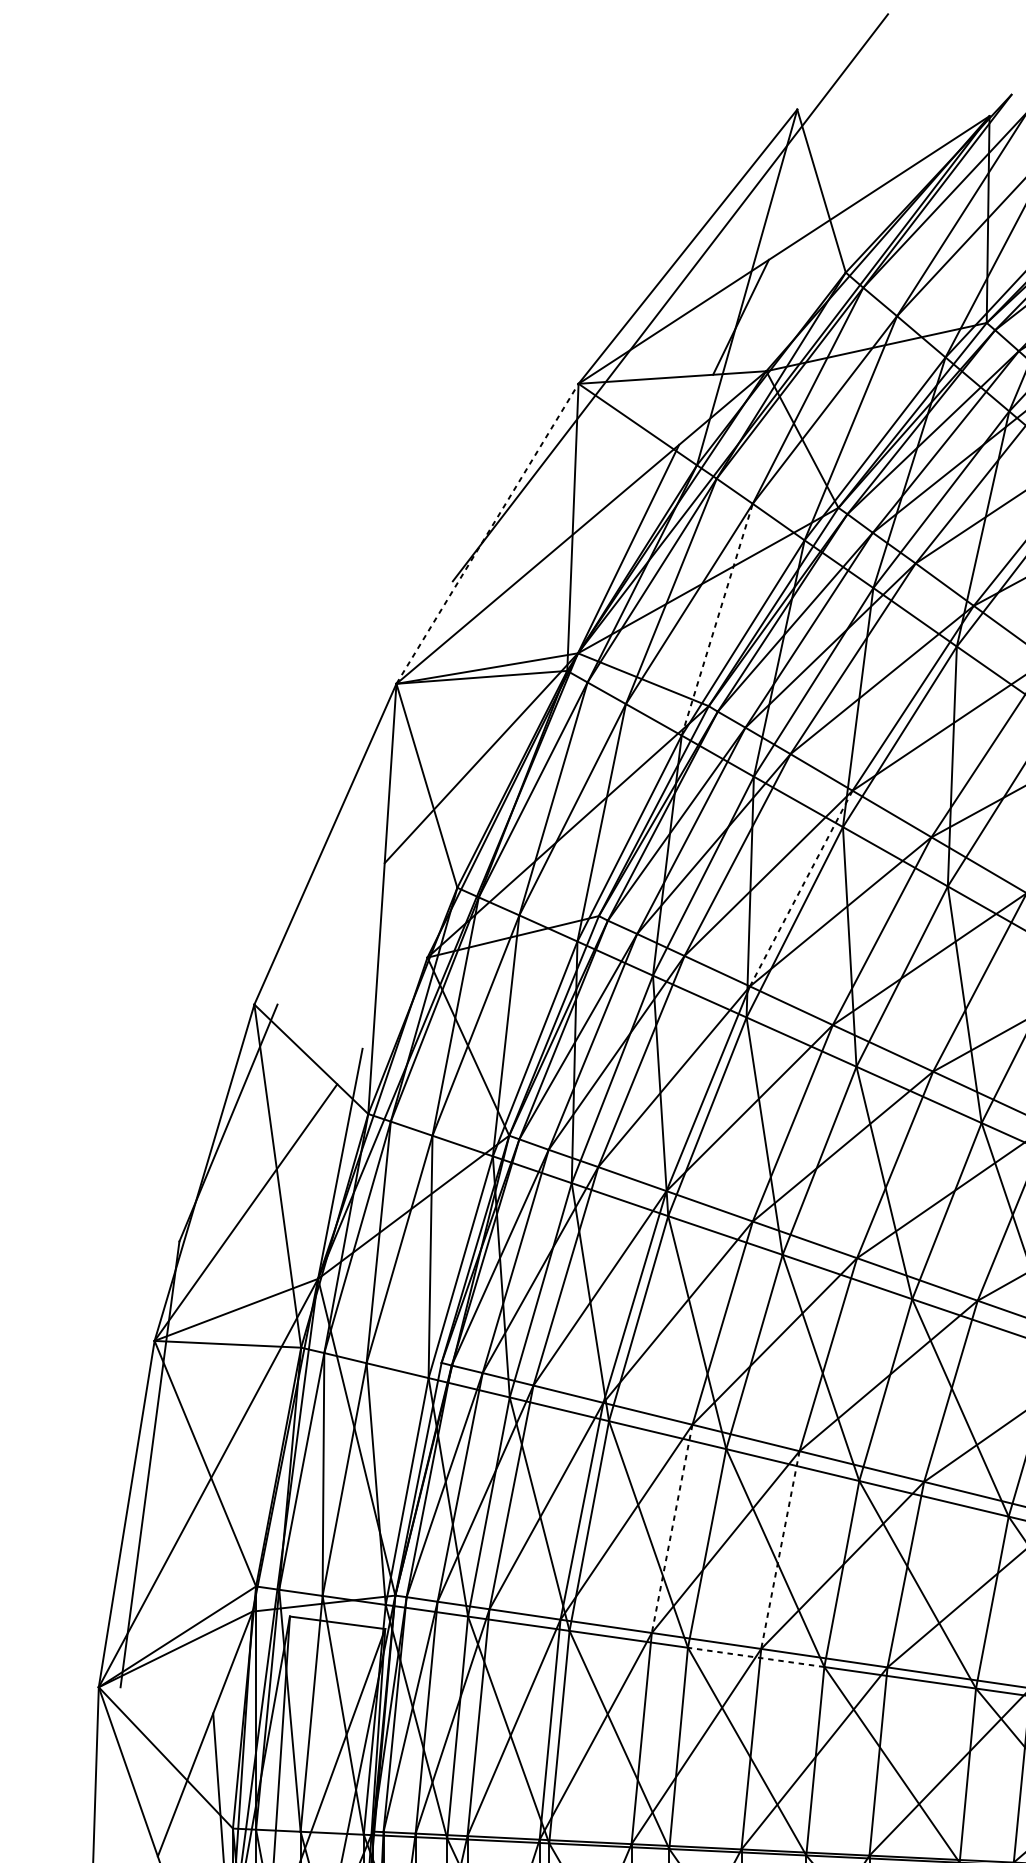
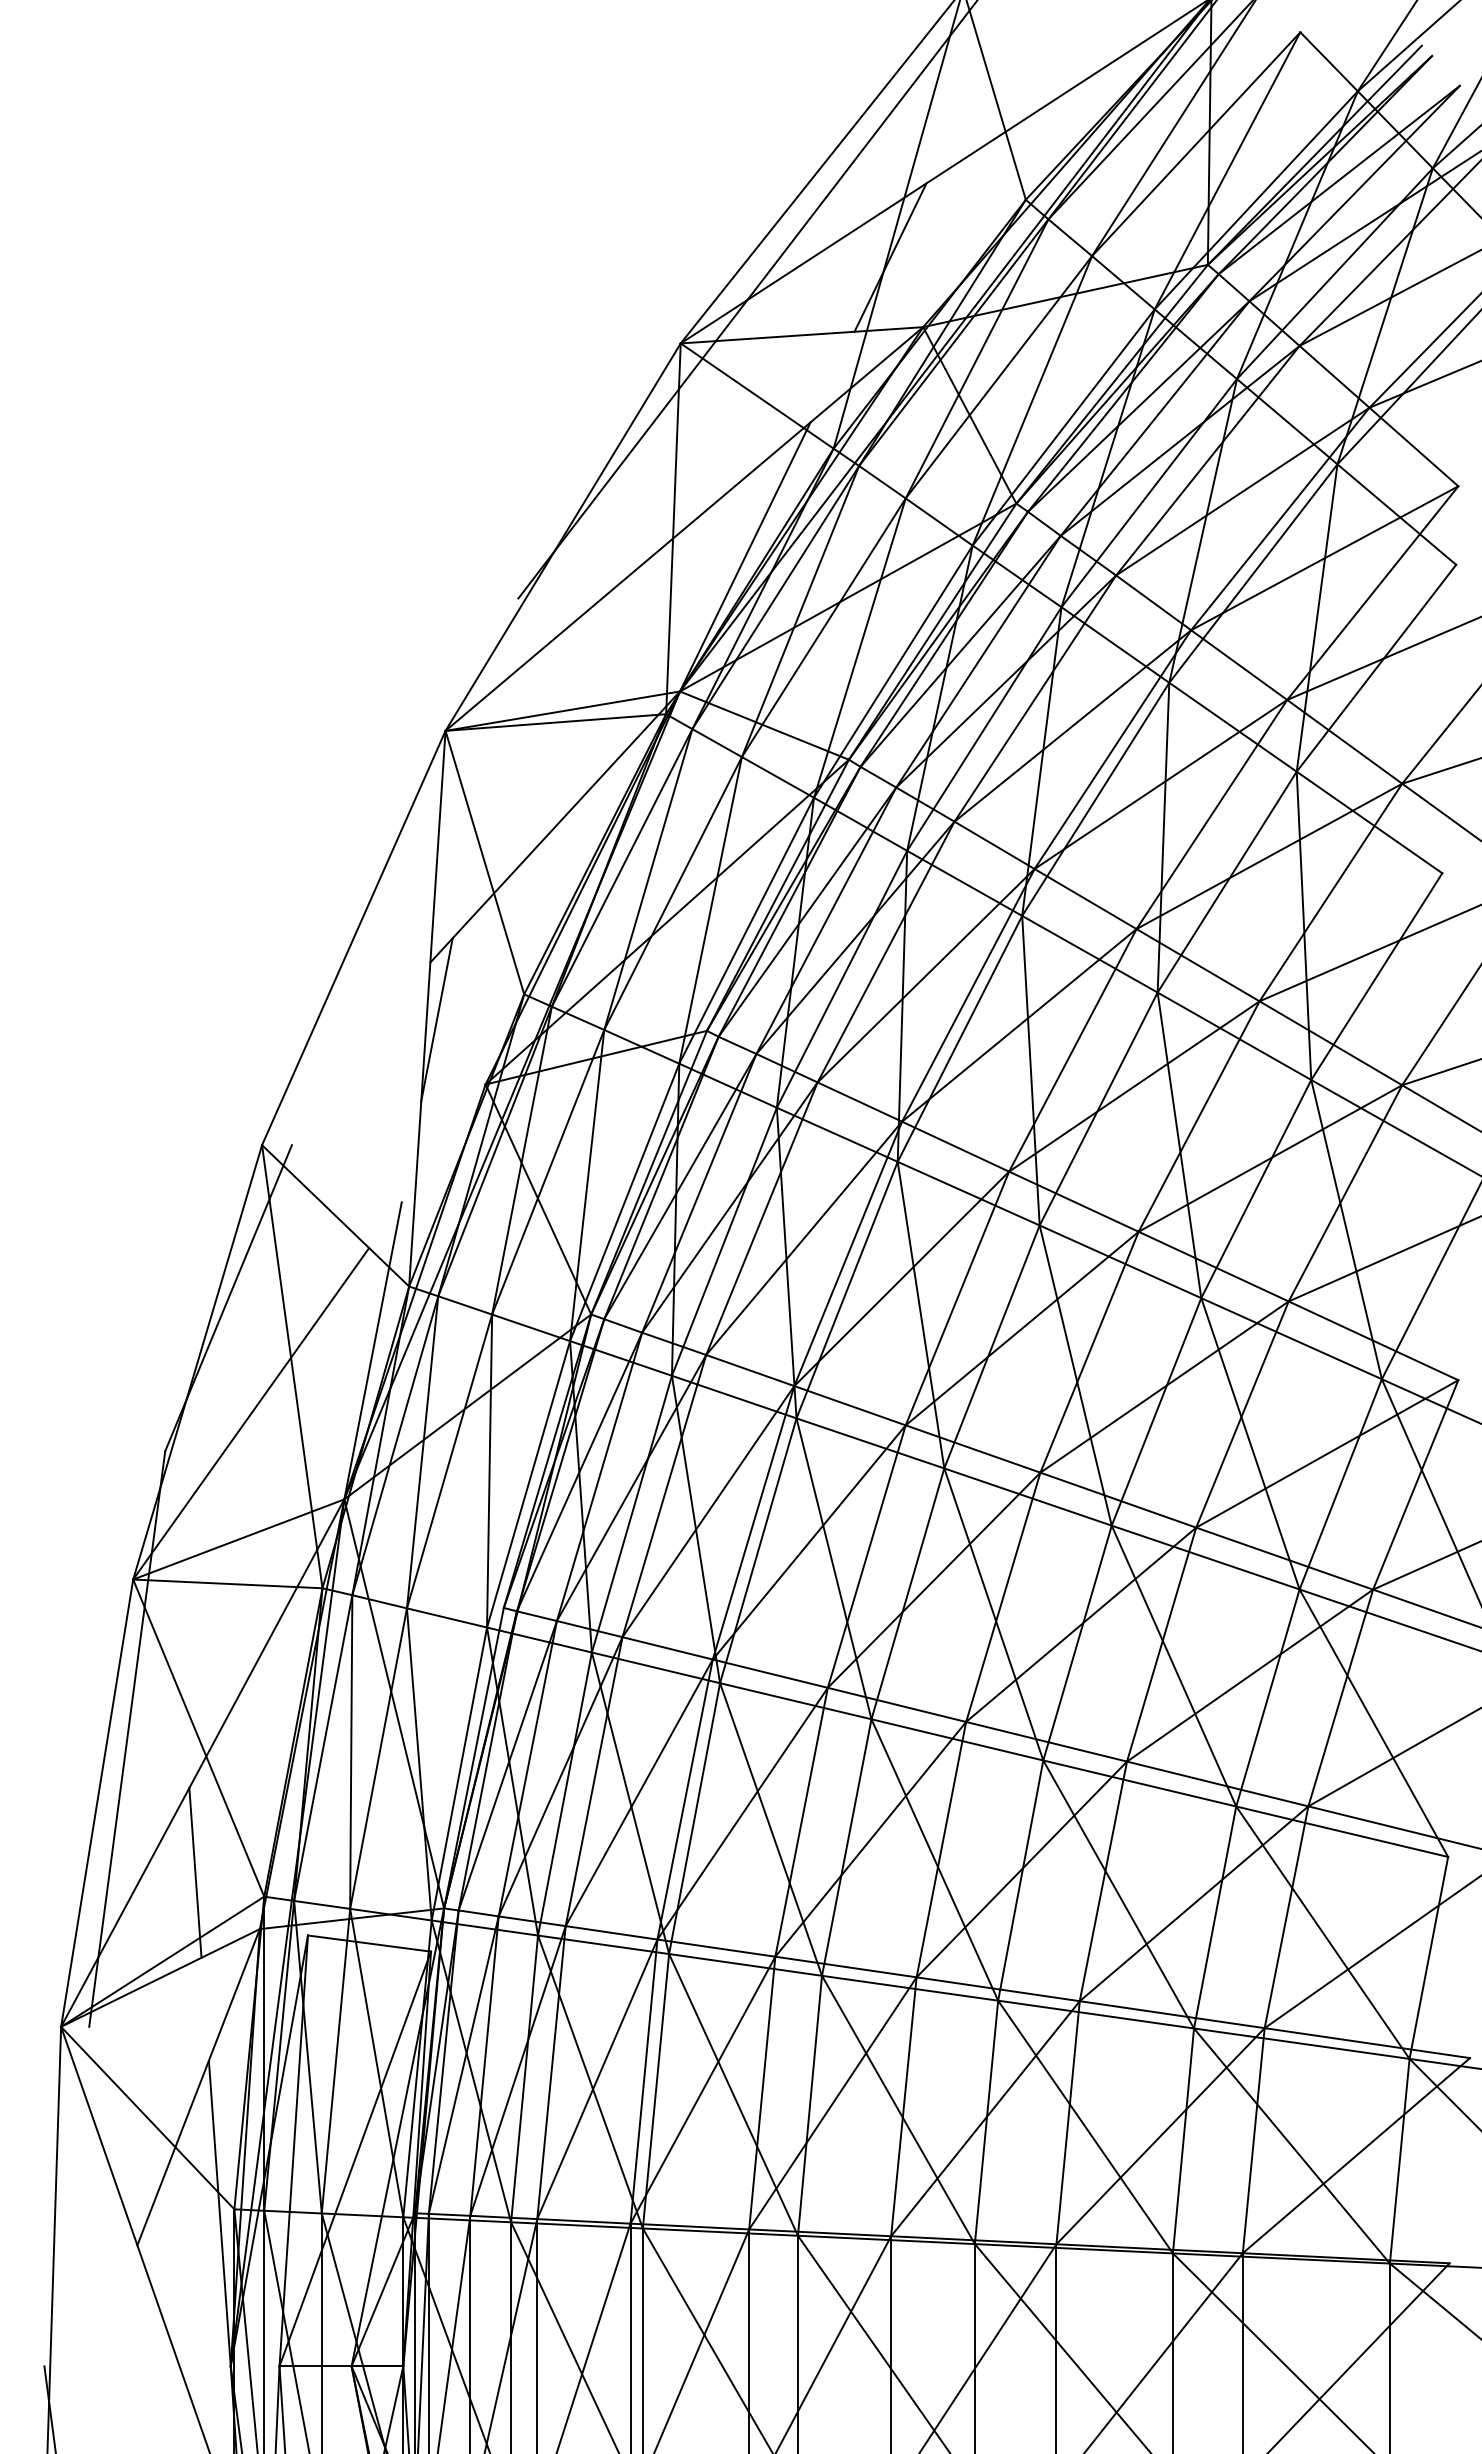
line: (487, 534) -> (563, 537), dashed -> solid
line: (716, 620) -> (859, 648), dashed -> solid
line: (801, 888) -> (968, 995), dashed -> solid
line: (389, 908) -> (436, 1020), added
line: (672, 1529) -> (801, 1822), dashed -> solid
line: (780, 1550) -> (941, 1850), dashed -> solid
line: (202, 1567) -> (195, 1872), added
line: (756, 1657) -> (910, 1988), dashed -> solid

